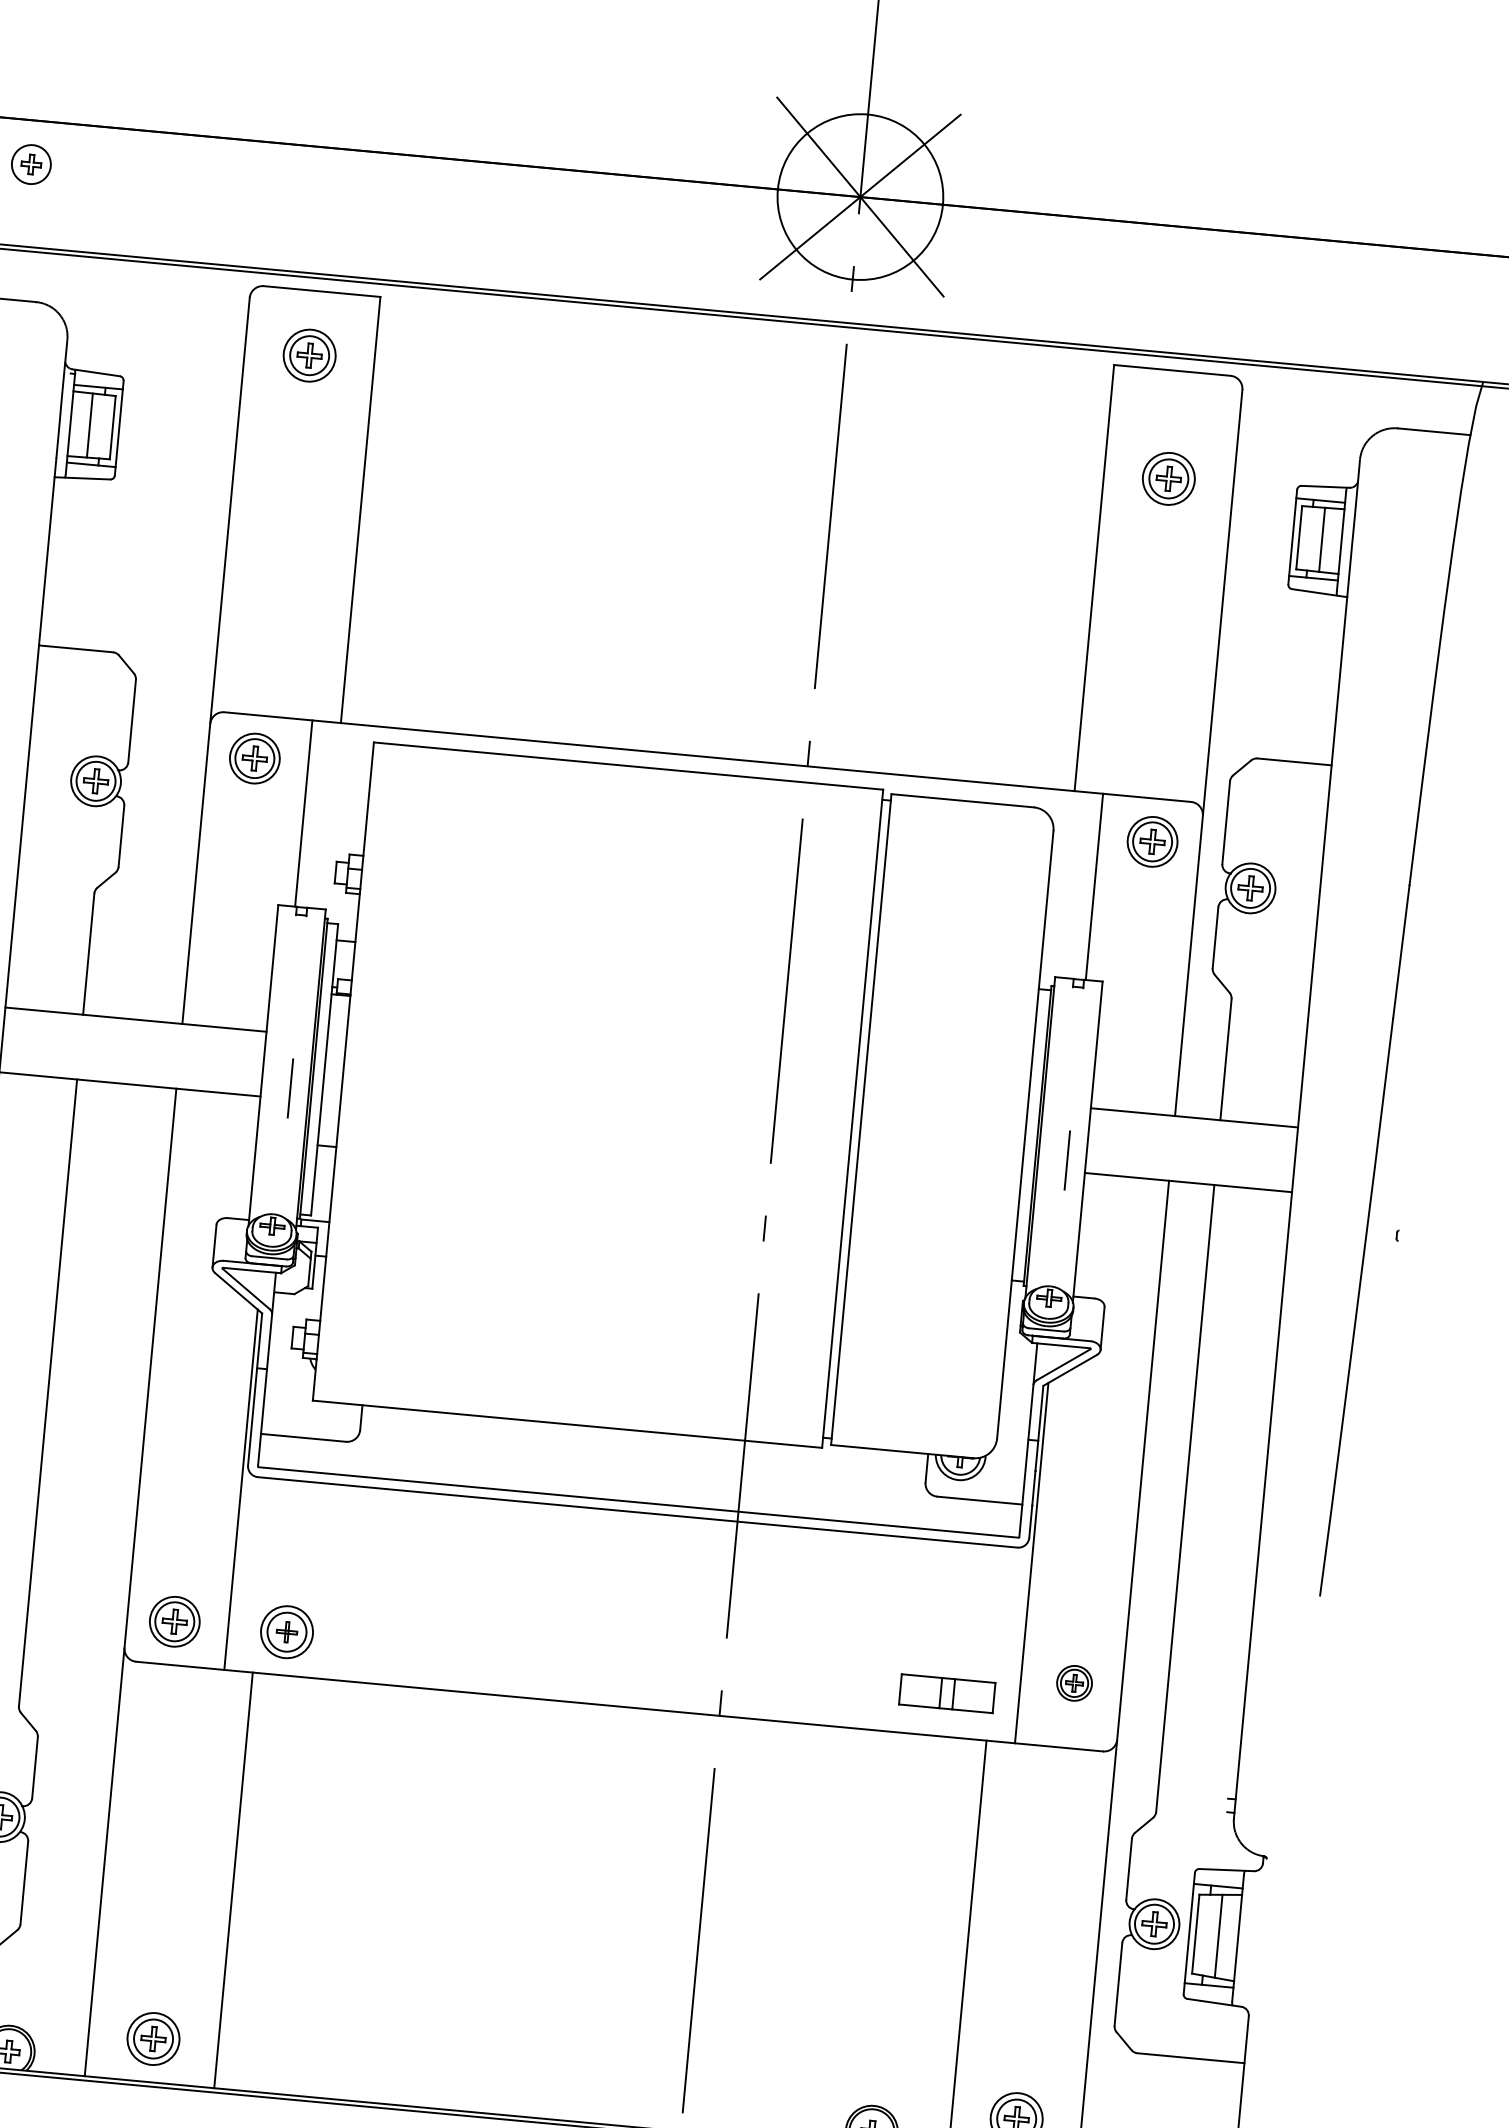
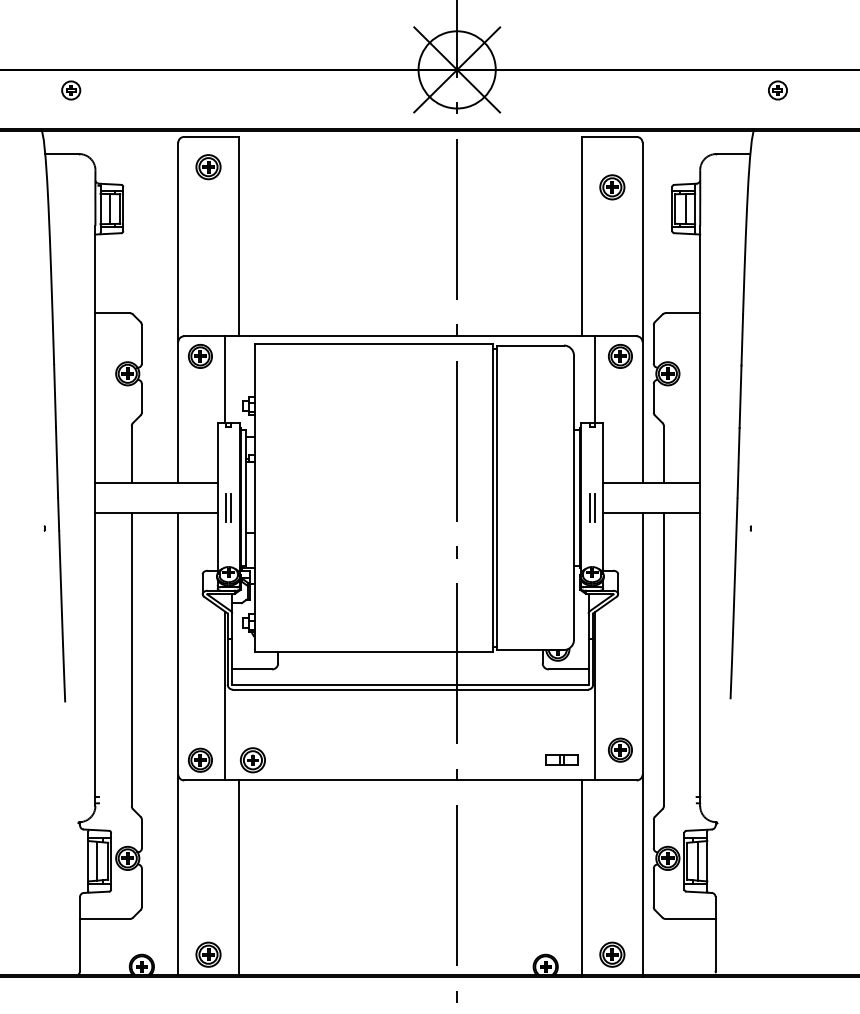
line: (280, 1086) -> (226, 507), added
line: (1056, 1158) -> (589, 507), added
part: (1074, 1682) -> (620, 749), size x1.43
part: (946, 1691) -> (561, 759), size x0.71

